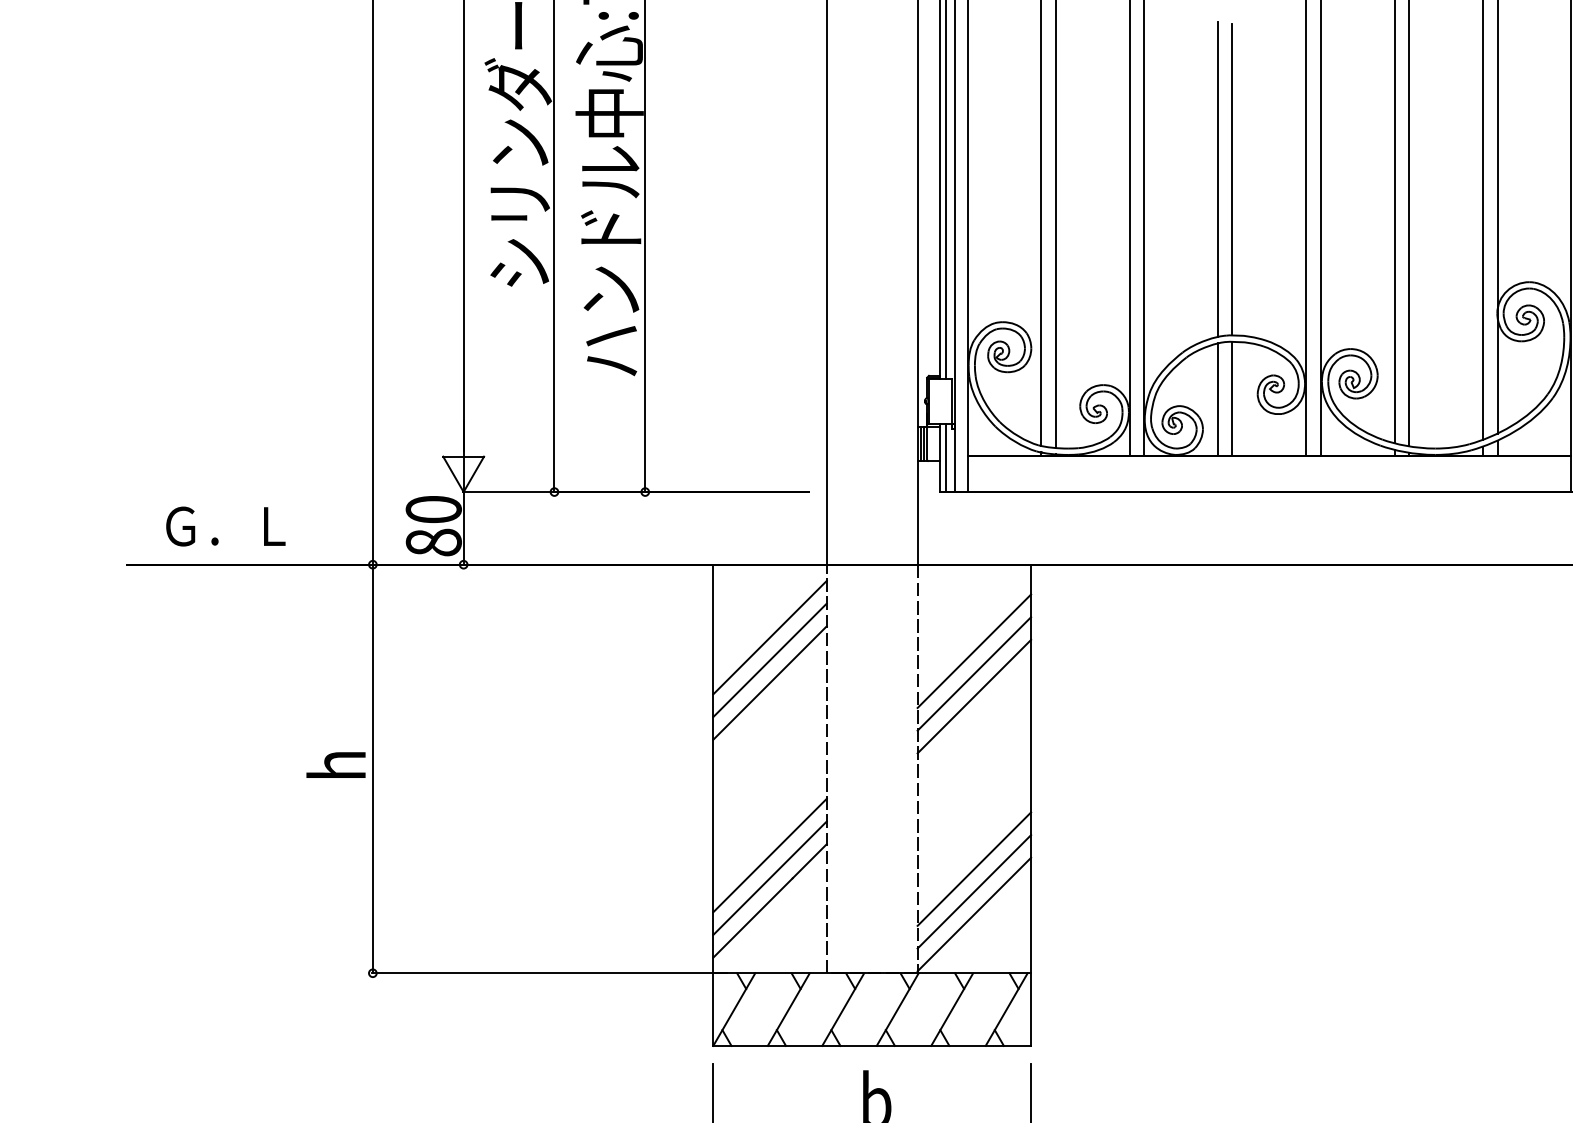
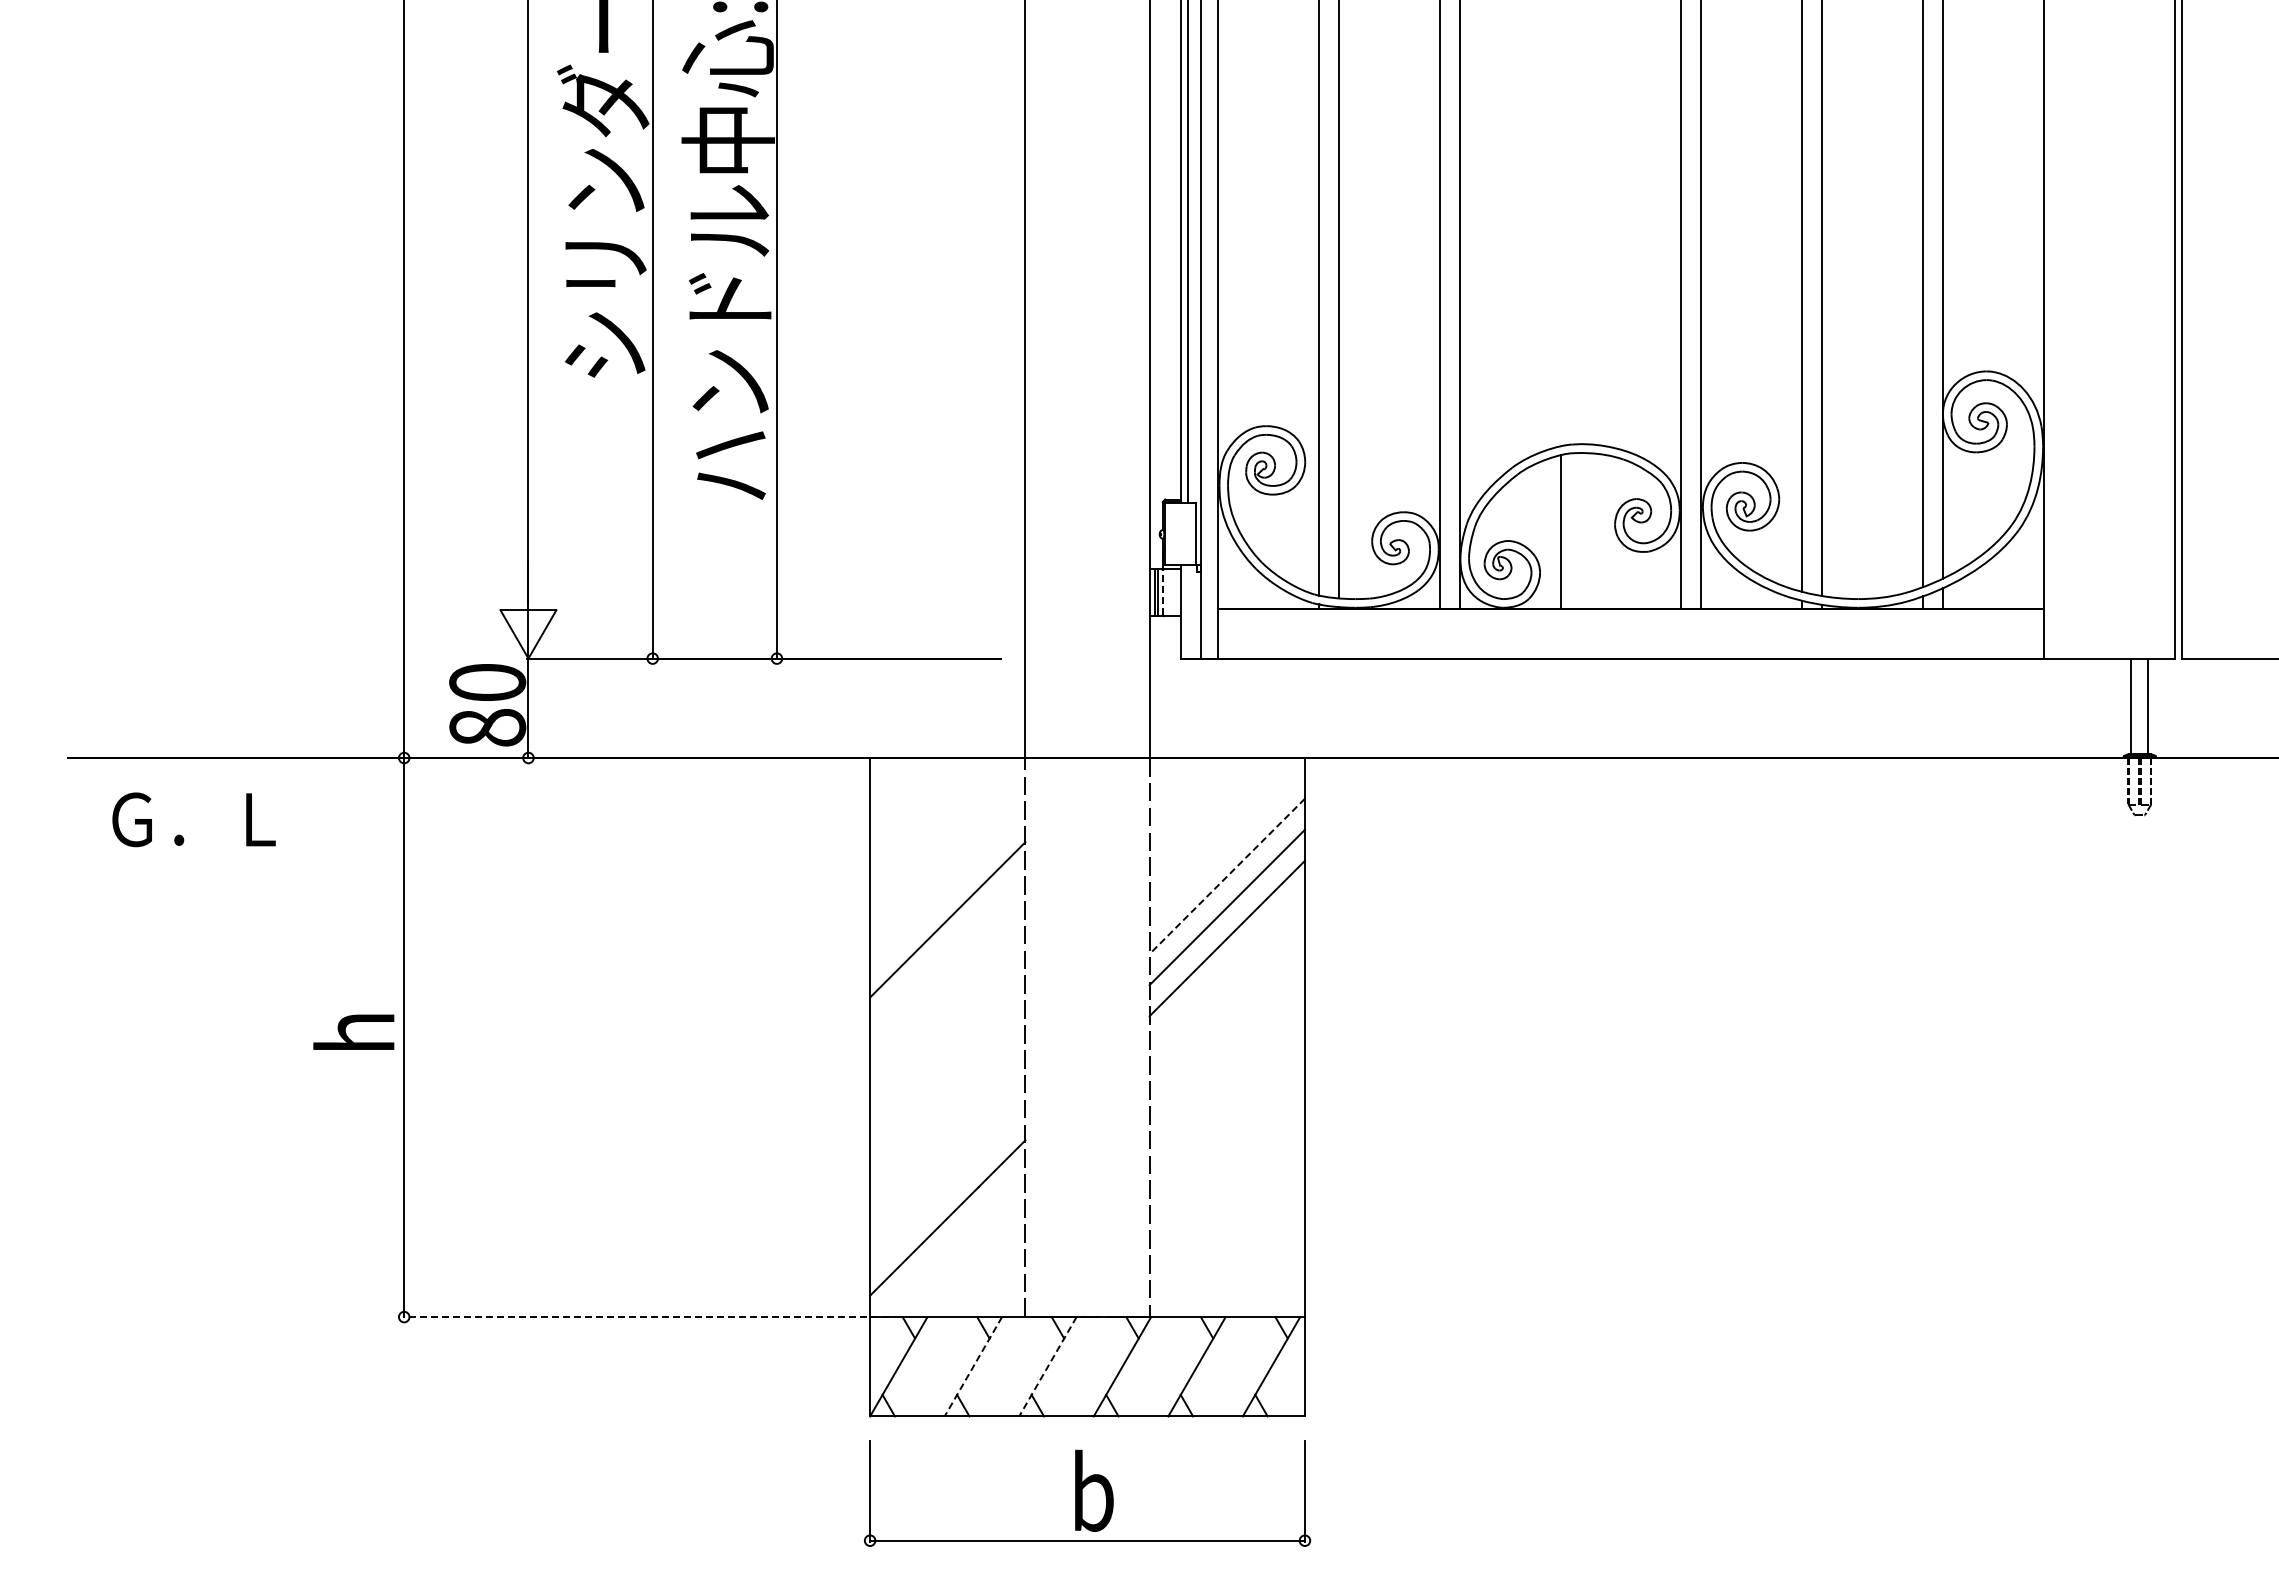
line: (1217, 179) -> (1560, 230), removed
line: (1232, 179) -> (1580, 230), removed
line: (1232, 398) -> (1580, 530), removed
line: (927, 443) -> (1162, 592), solid -> dashed
line: (946, 457) -> (1188, 611), removed
text: (225, 526) -> (193, 819), moved
line: (769, 637) -> (947, 857), removed
line: (974, 651) -> (1227, 876), solid -> dashed
line: (769, 660) -> (947, 888), removed
line: (769, 855) -> (947, 1155), removed
line: (973, 869) -> (1226, 1174), removed
line: (769, 877) -> (947, 1186), removed
line: (973, 891) -> (1226, 1205), removed
line: (973, 914) -> (1226, 1236), removed
line: (549, 973) -> (645, 1317), solid -> dashed
line: (788, 1010) -> (973, 1367), solid -> dashed
line: (842, 1010) -> (1047, 1367), solid -> dashed

